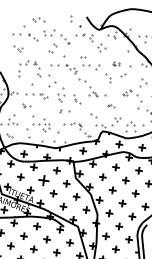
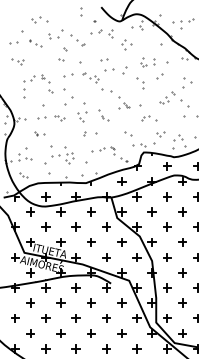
part: (115, 63) -> (147, 62), size x1.67
part: (126, 92) -> (167, 97), size x1.43
part: (111, 106) -> (149, 118), size x1.67
part: (43, 179) -> (75, 226), size x0.62

